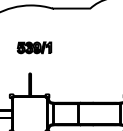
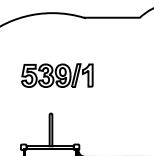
part: (34, 47) -> (57, 75), size x1.43

